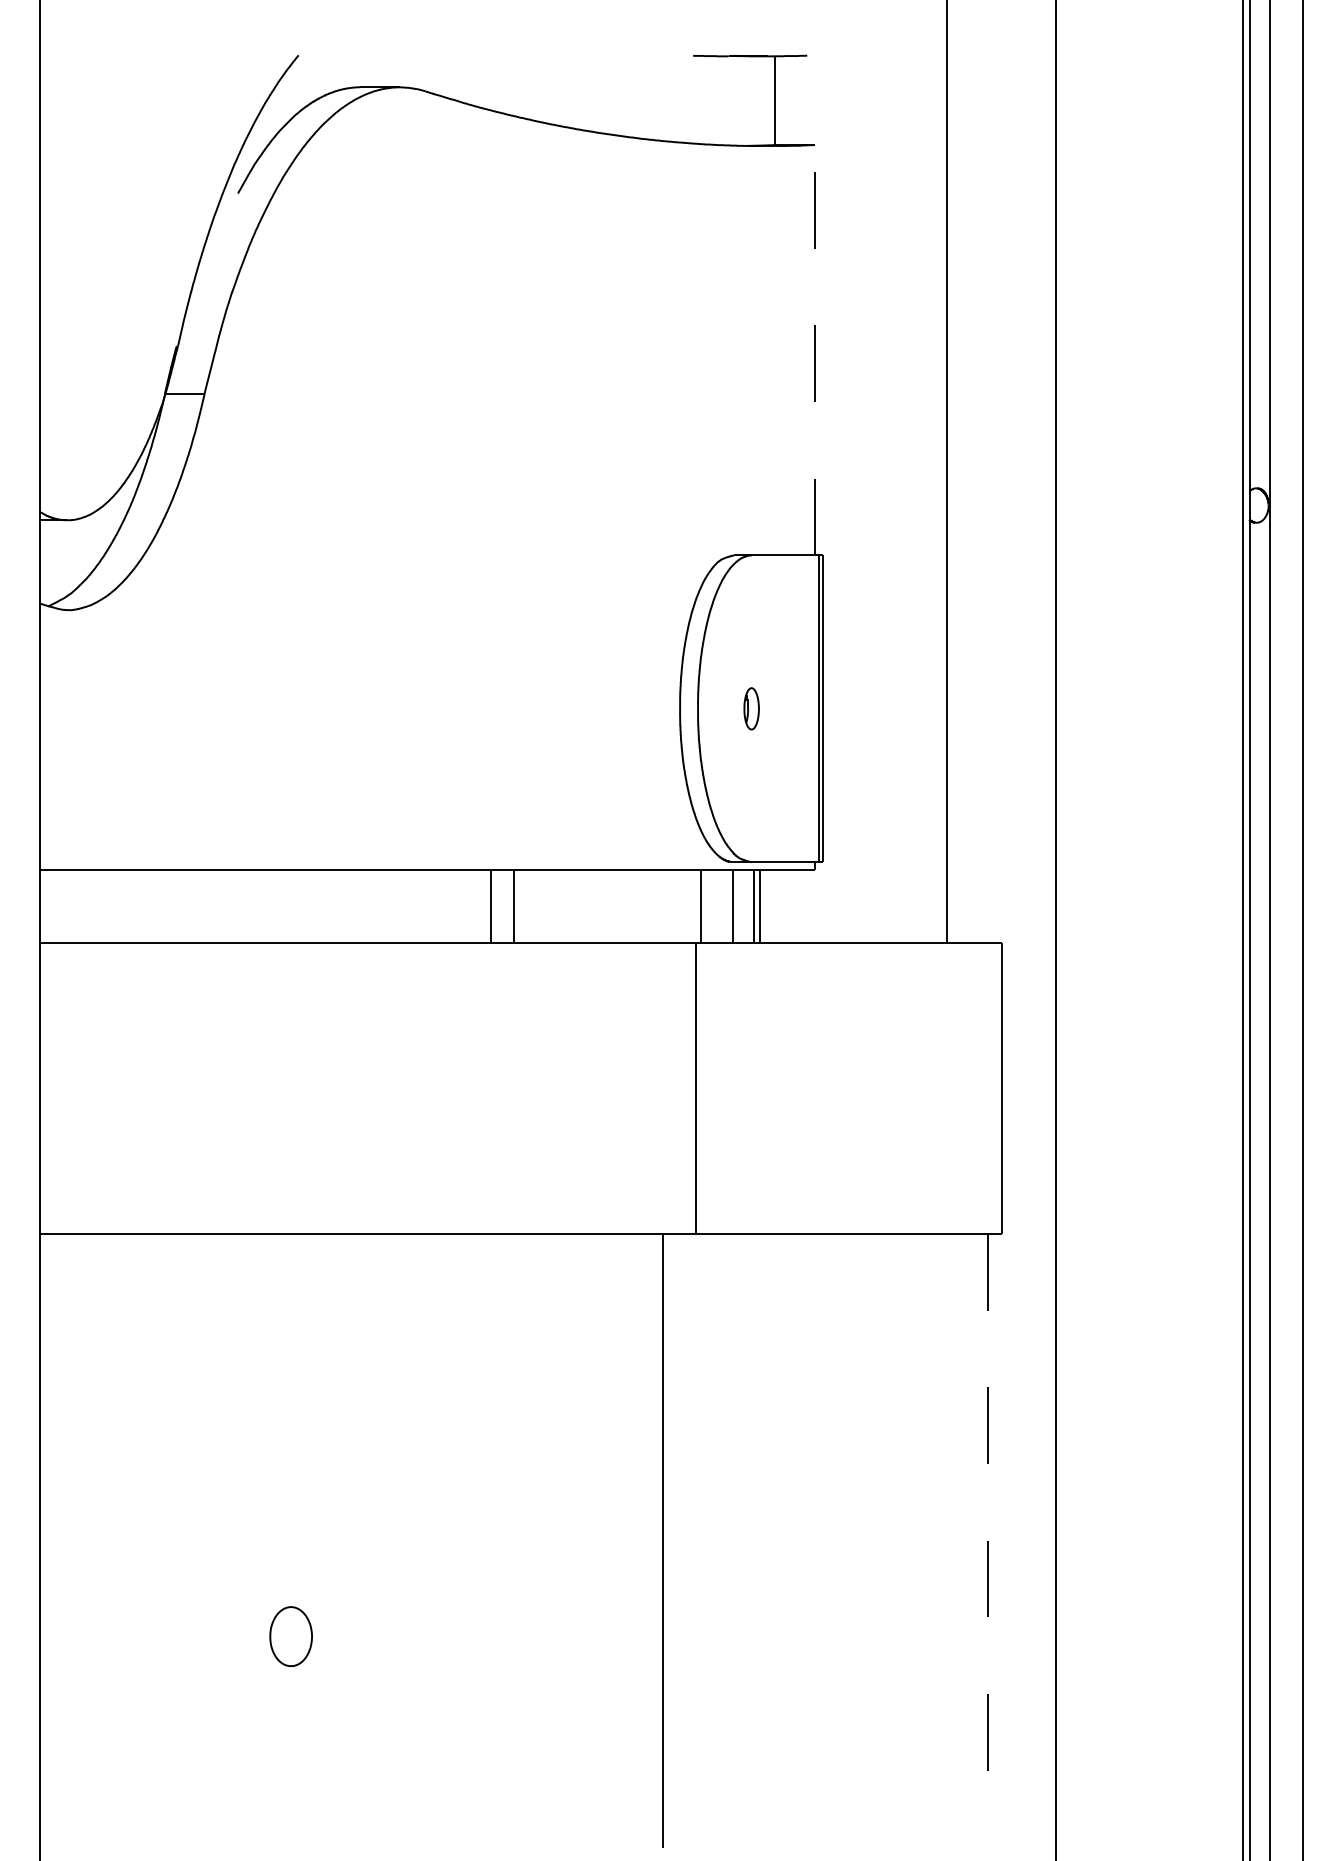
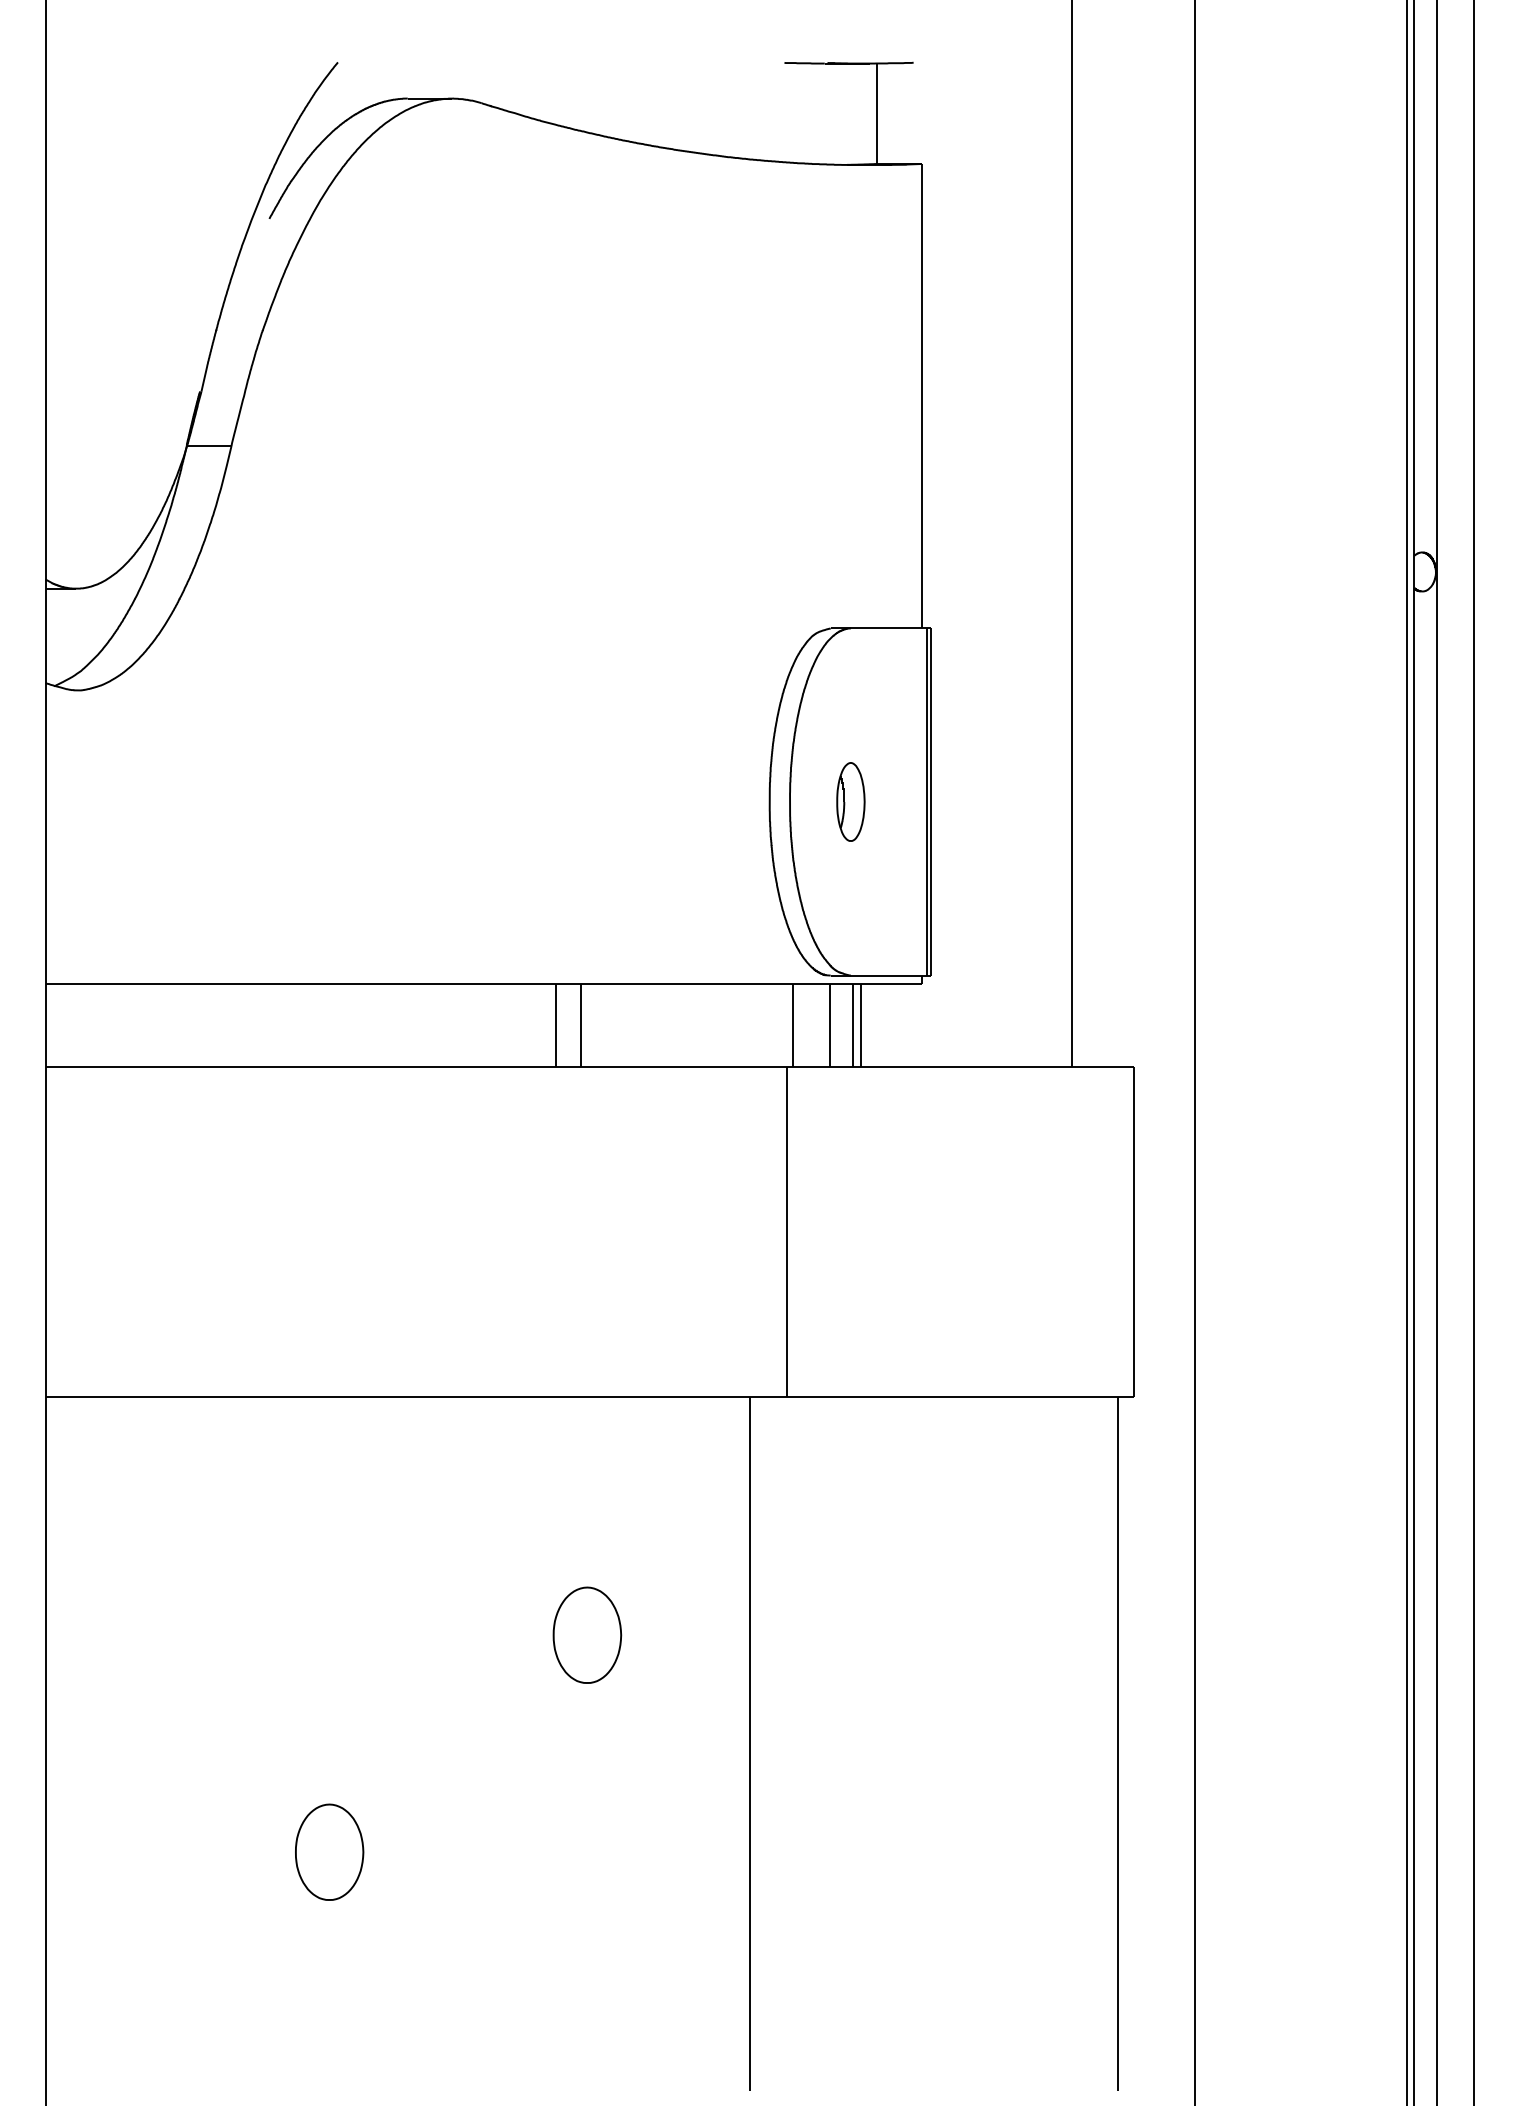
line: (814, 349) -> (921, 395), dashed -> solid
part: (751, 708) -> (850, 801), size x1.67
part: (518, 1444) -> (586, 1634), added
line: (988, 1540) -> (1118, 1743), dashed -> solid
part: (290, 1636) -> (328, 1852), size x1.43

